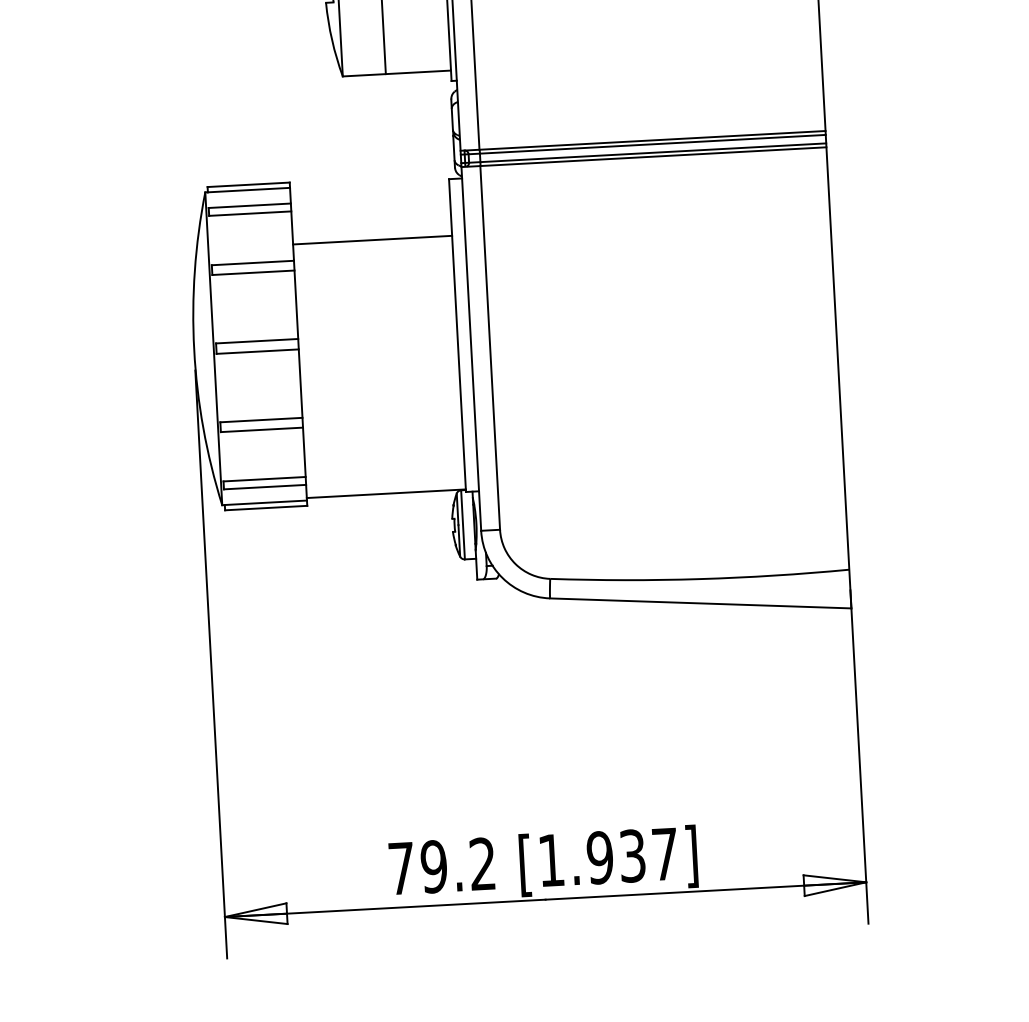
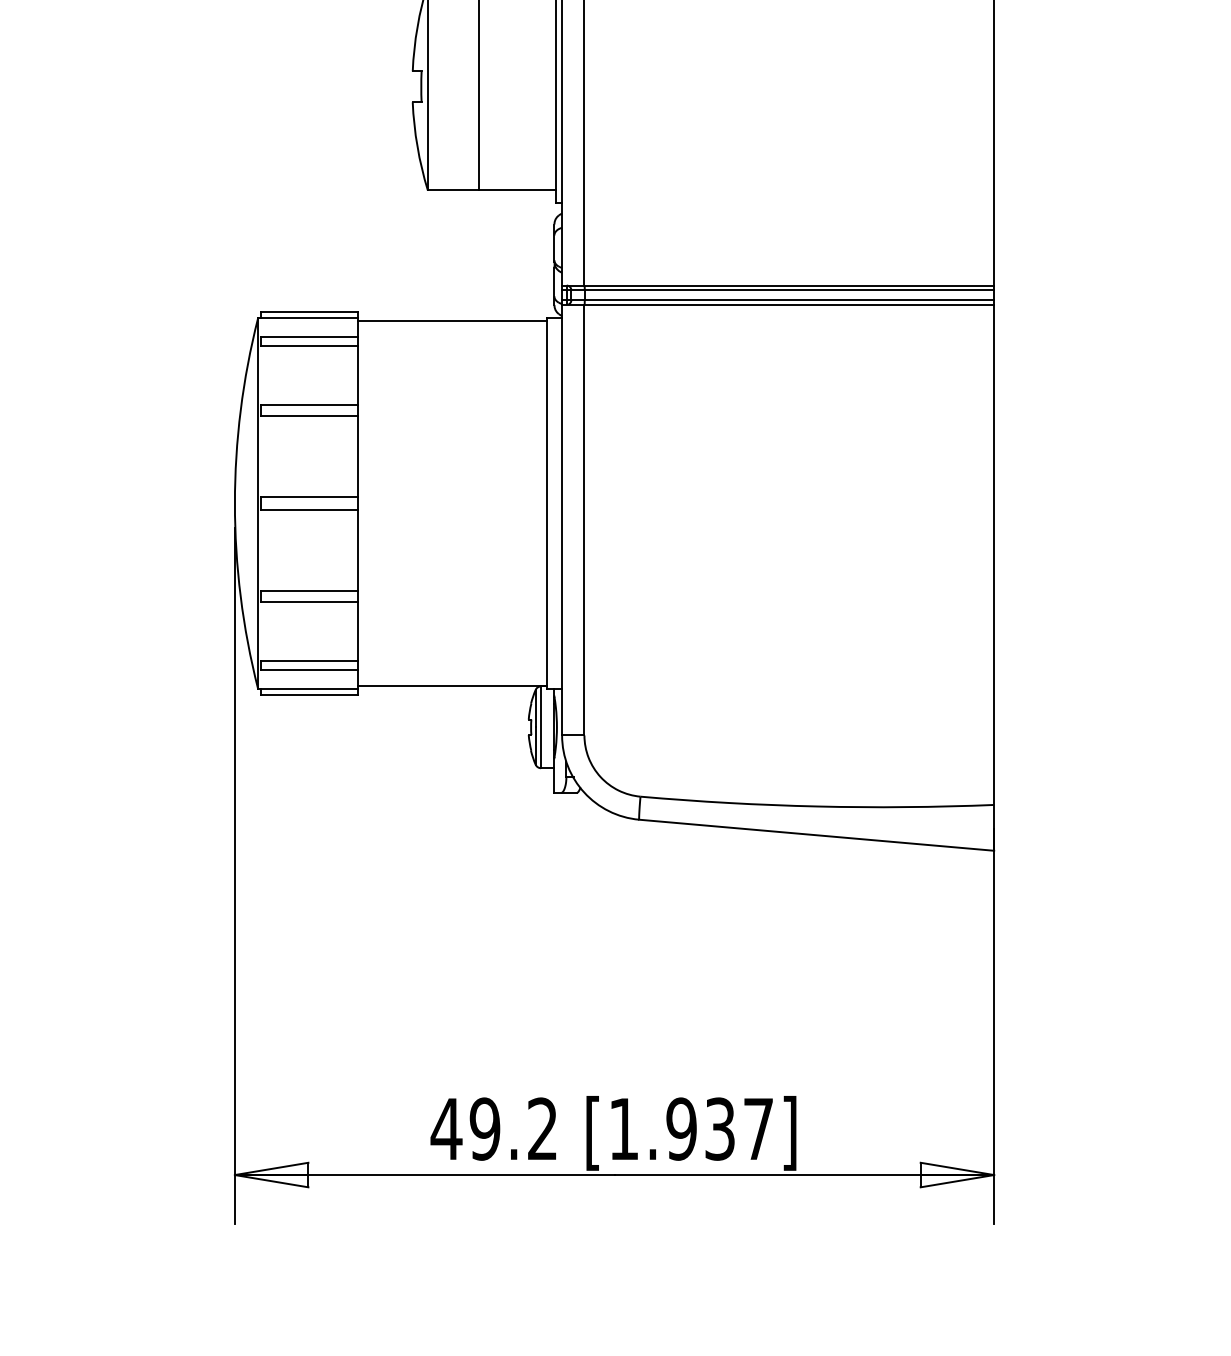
line: (372, 240) -> (452, 321), moved
text: (401, 868) -> (446, 1128), 79.2 -> 49.2

